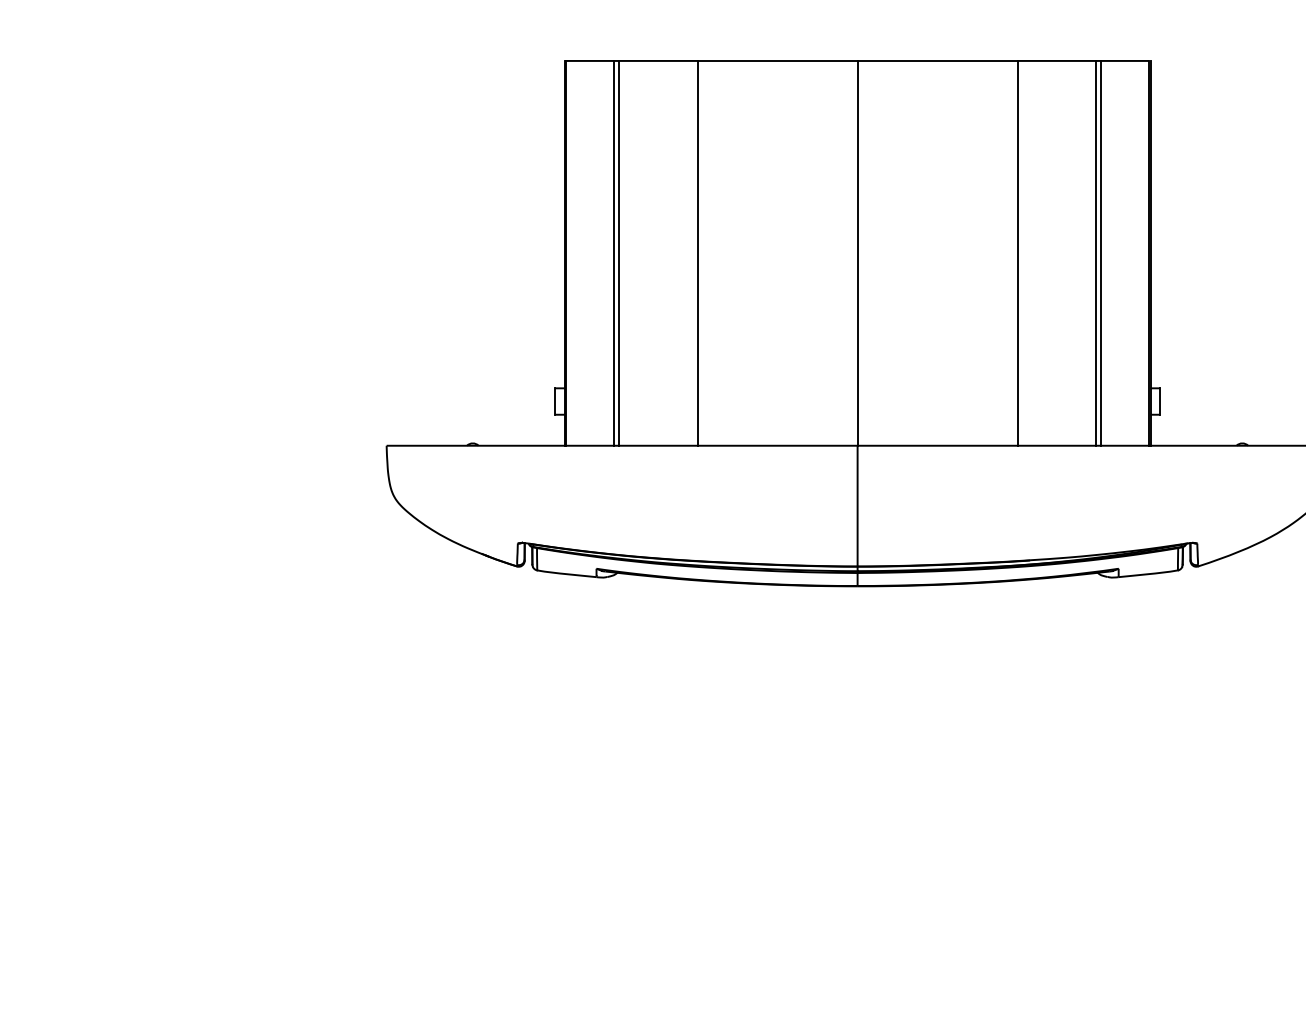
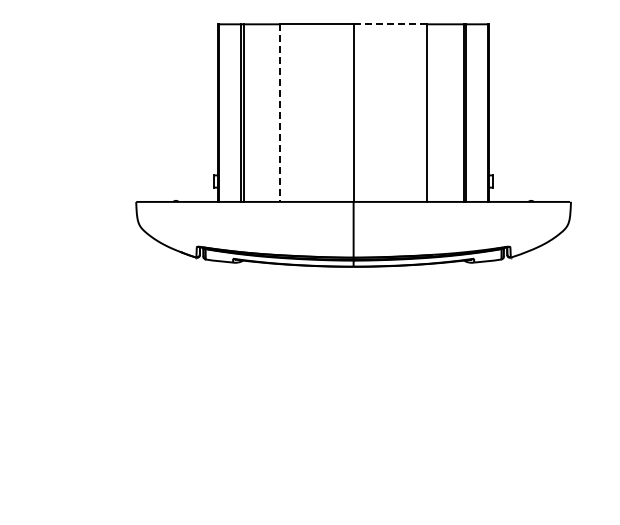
line: (937, 61) -> (390, 24), solid -> dashed
line: (697, 254) -> (279, 113), solid -> dashed

